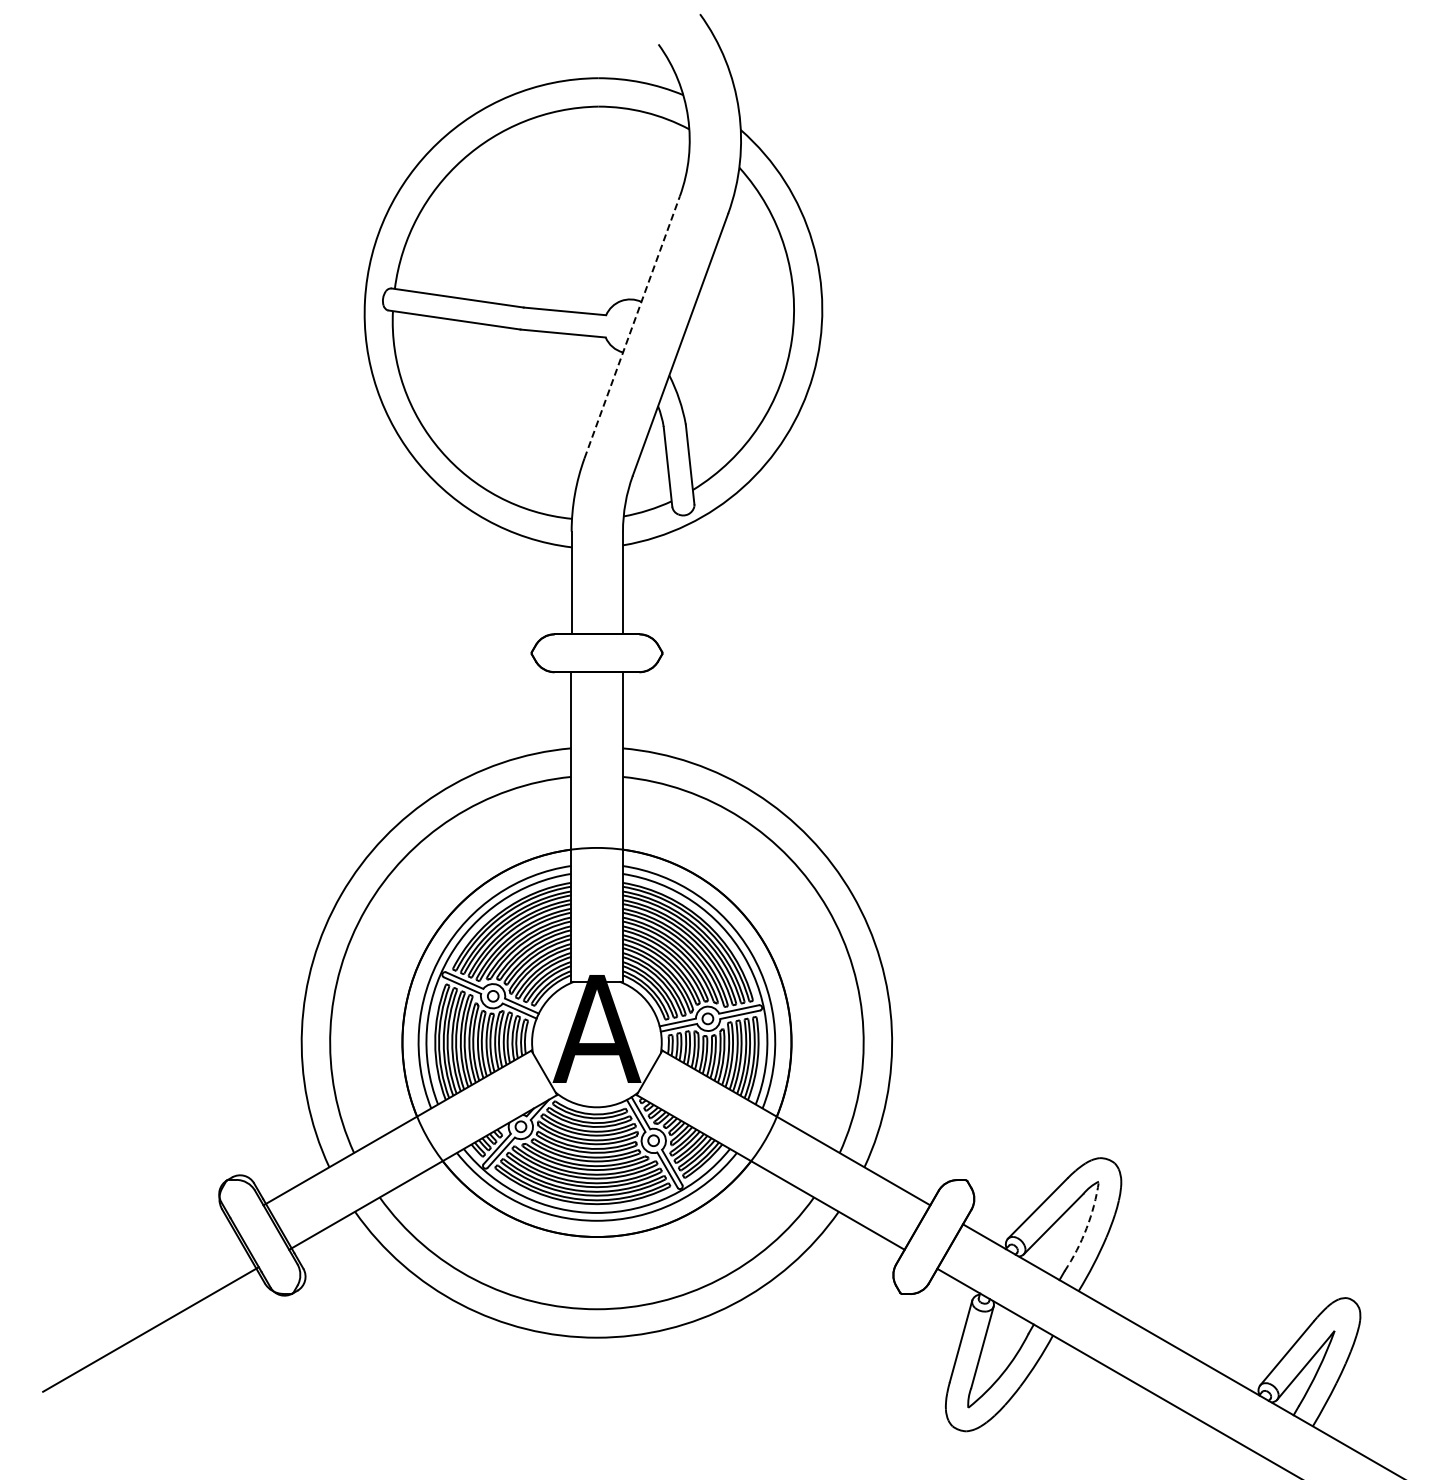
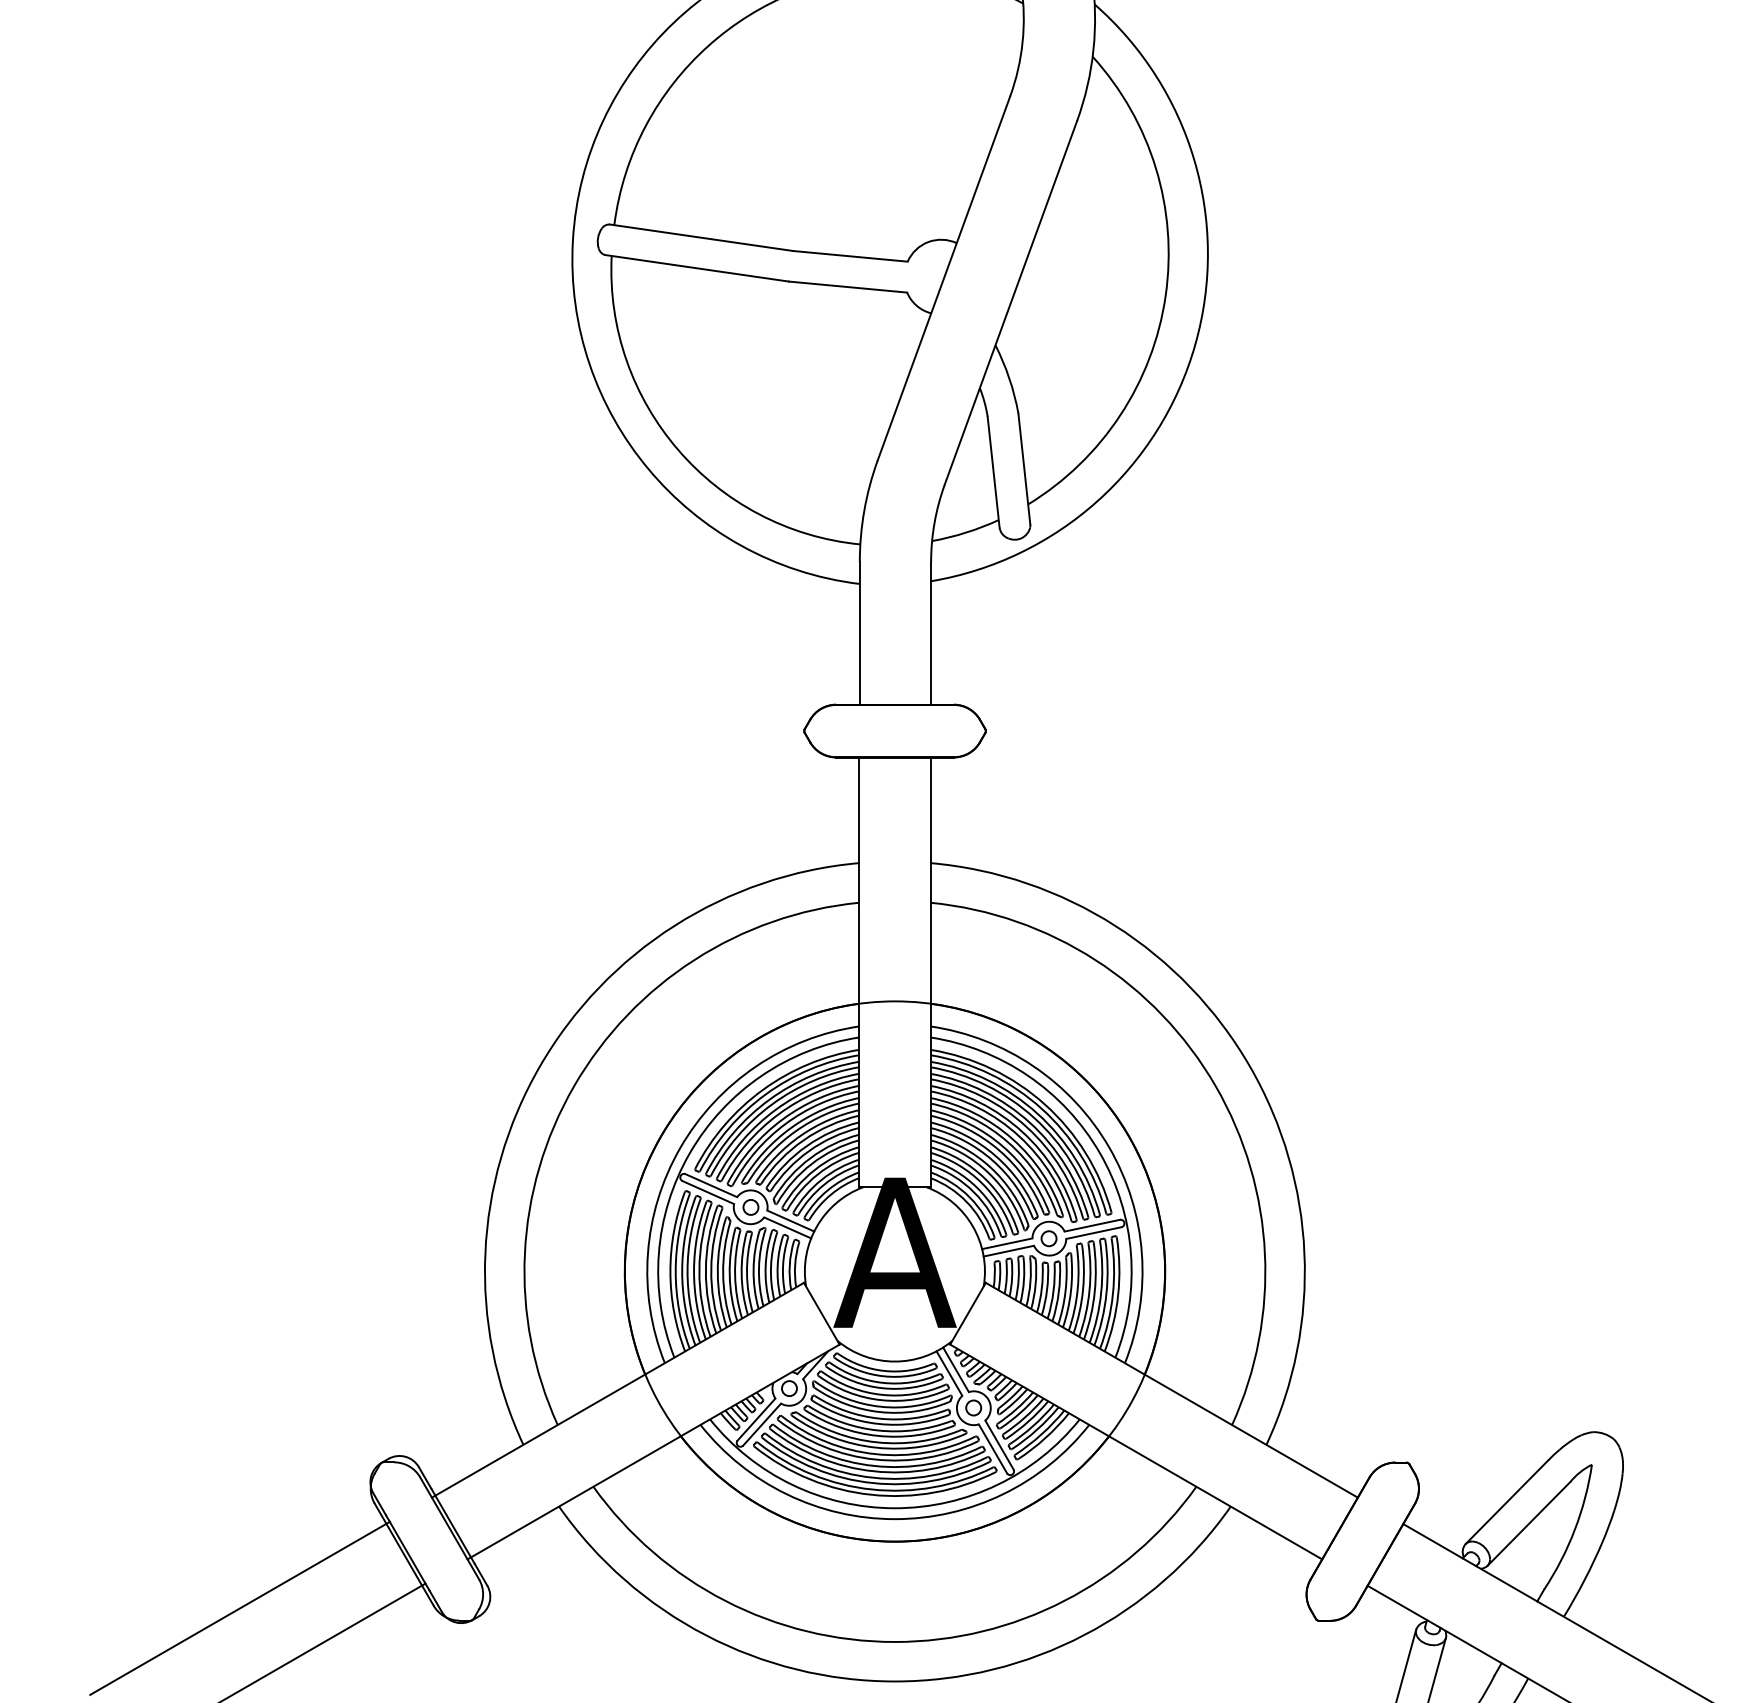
line: (632, 326) -> (944, 277), dashed -> solid
arc: (1086, 1228) -> (1574, 1529), dashed -> solid
line: (125, 1284) -> (240, 1607), added

